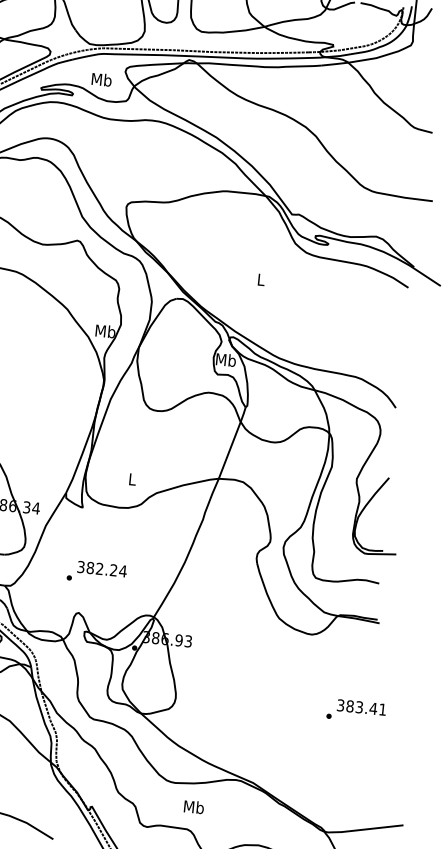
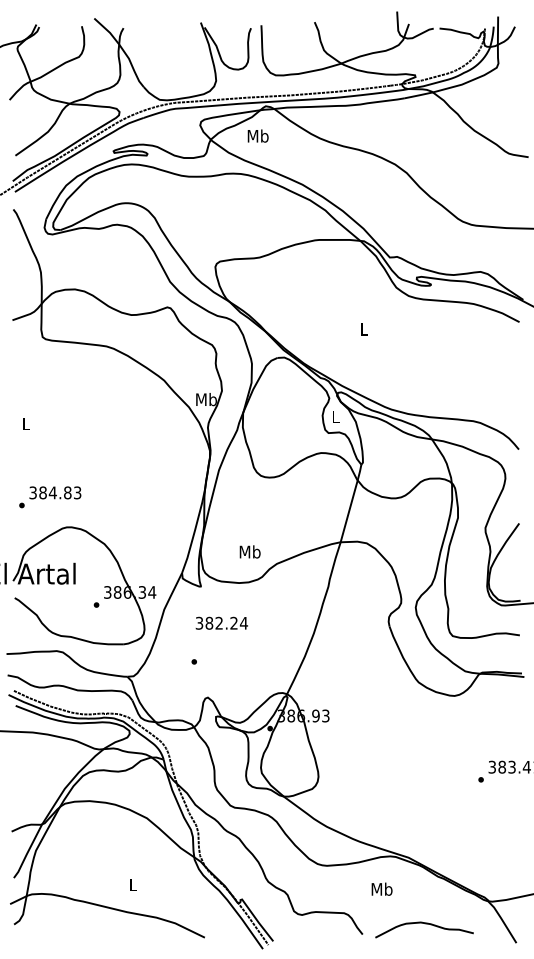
text: (101, 79) -> (257, 135), moved
text: (225, 359) -> (335, 416), Mb -> L
text: (131, 478) -> (249, 551), L -> Mb
text: (101, 568) -> (221, 622), moved
text: (193, 806) -> (381, 888), moved

